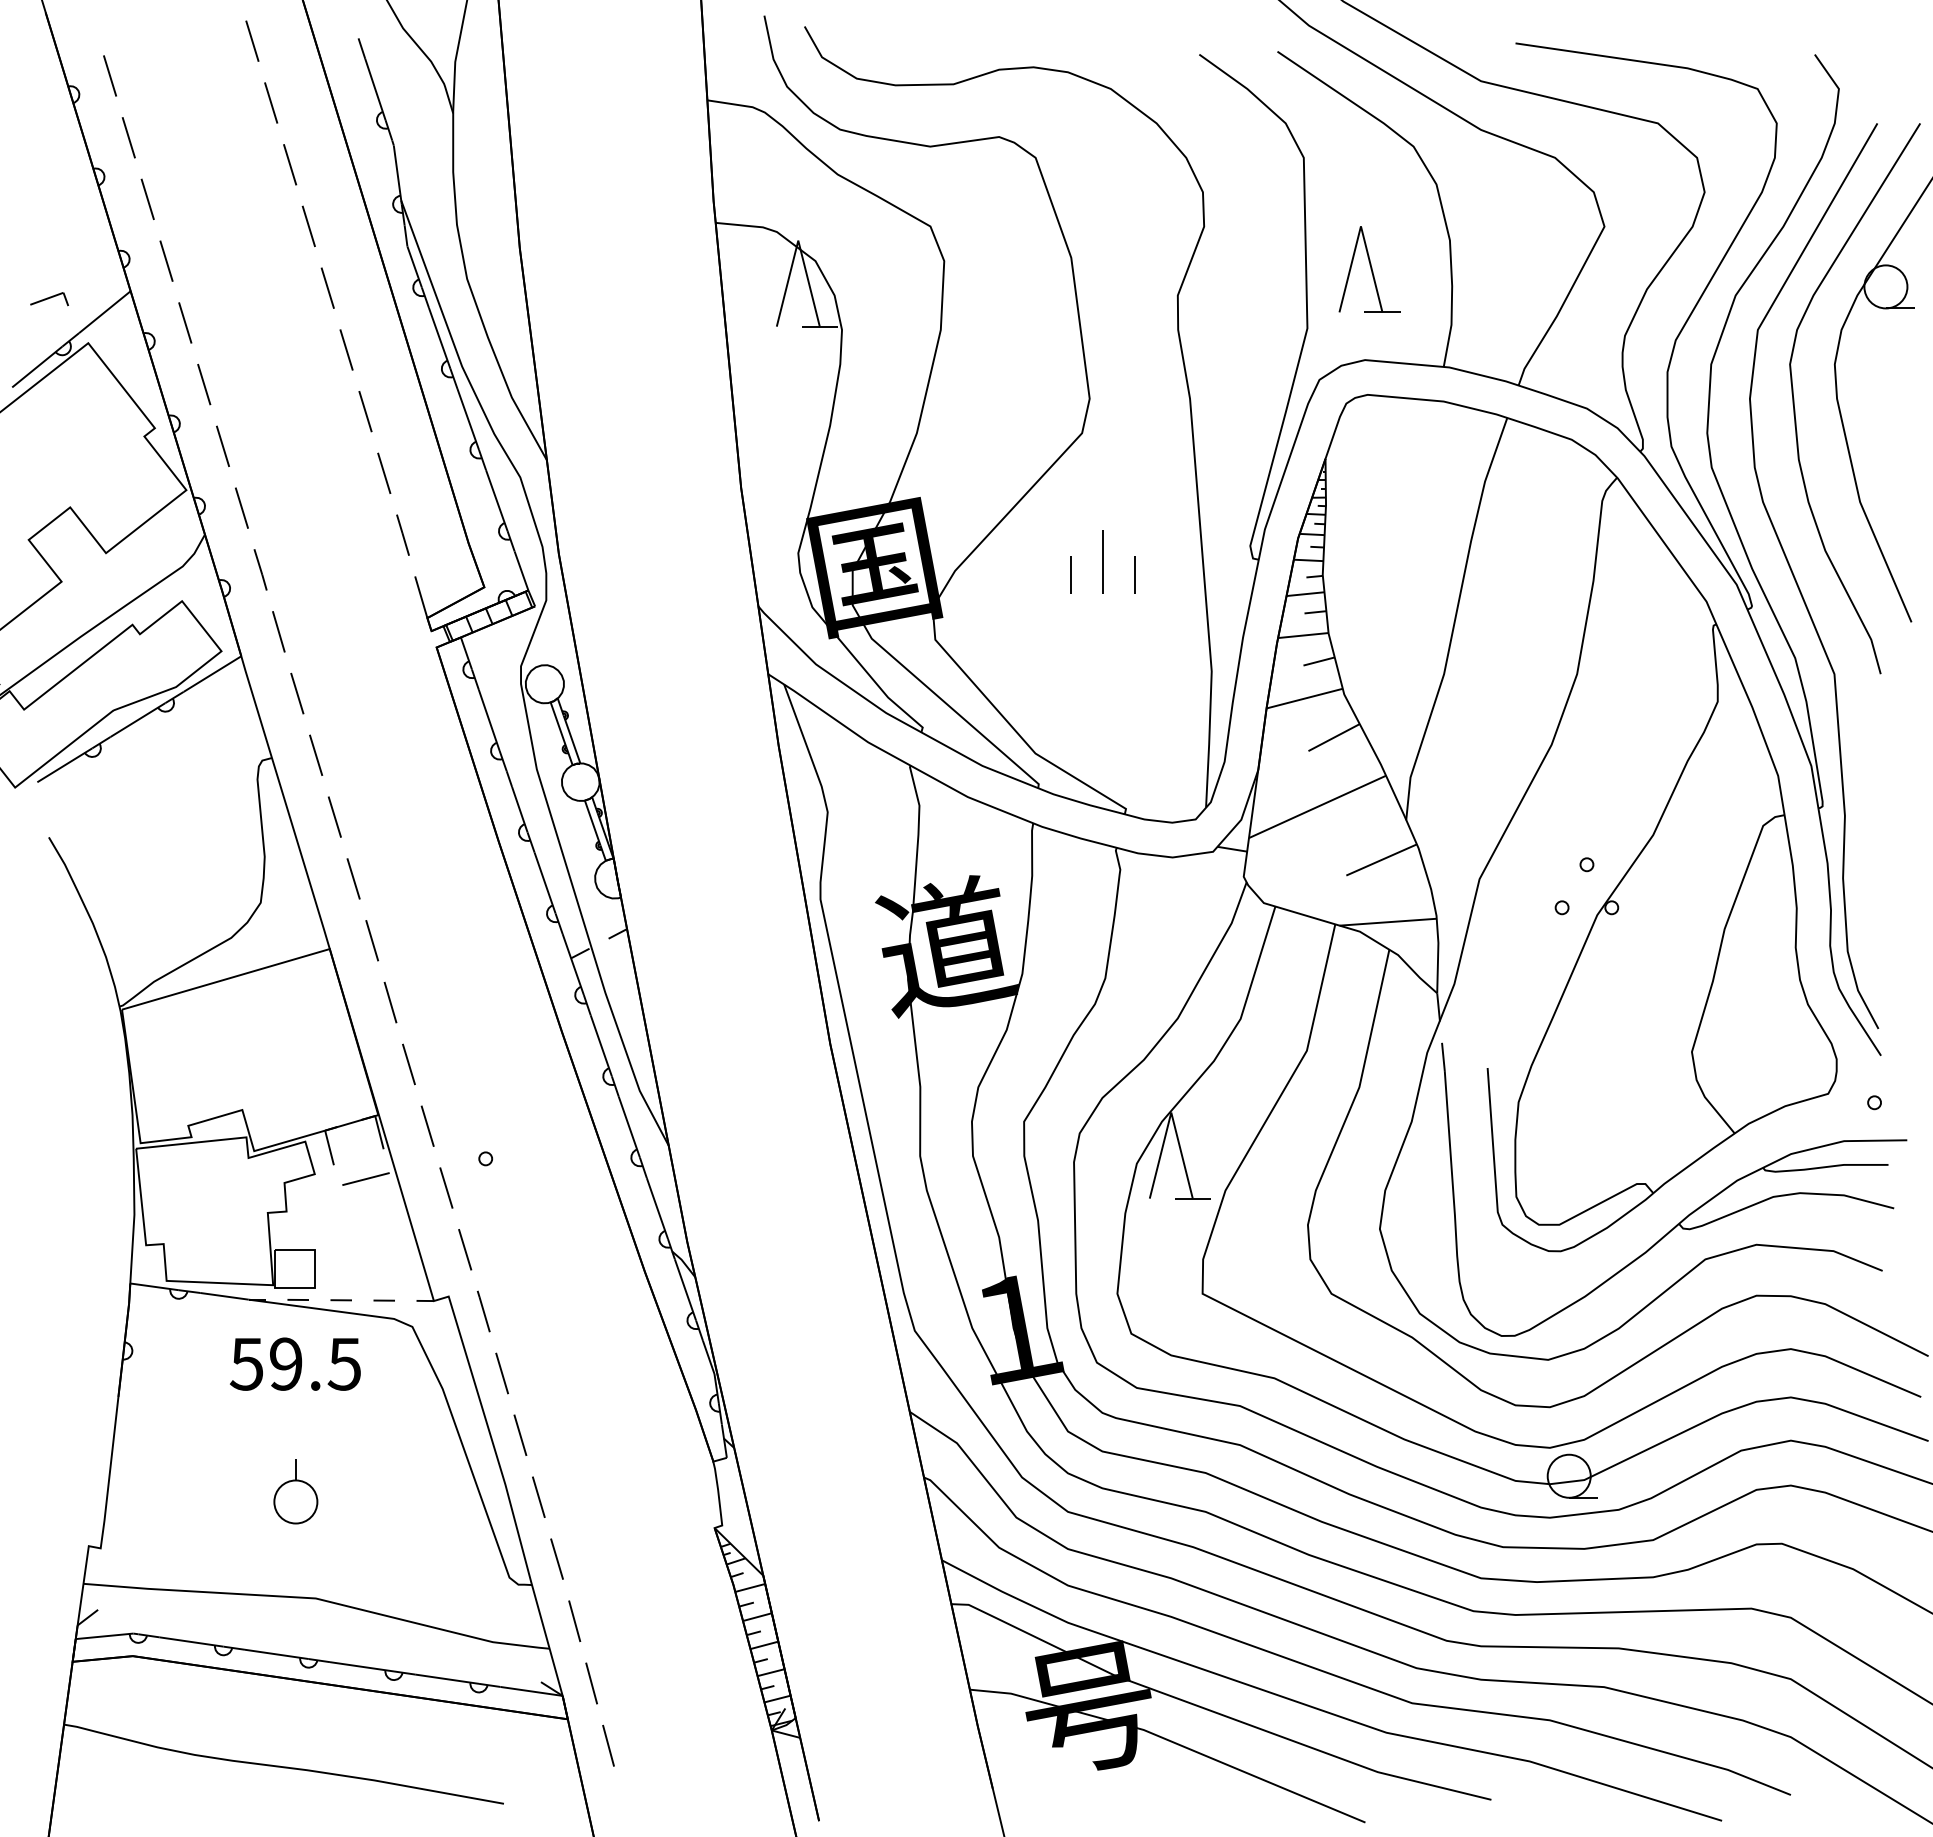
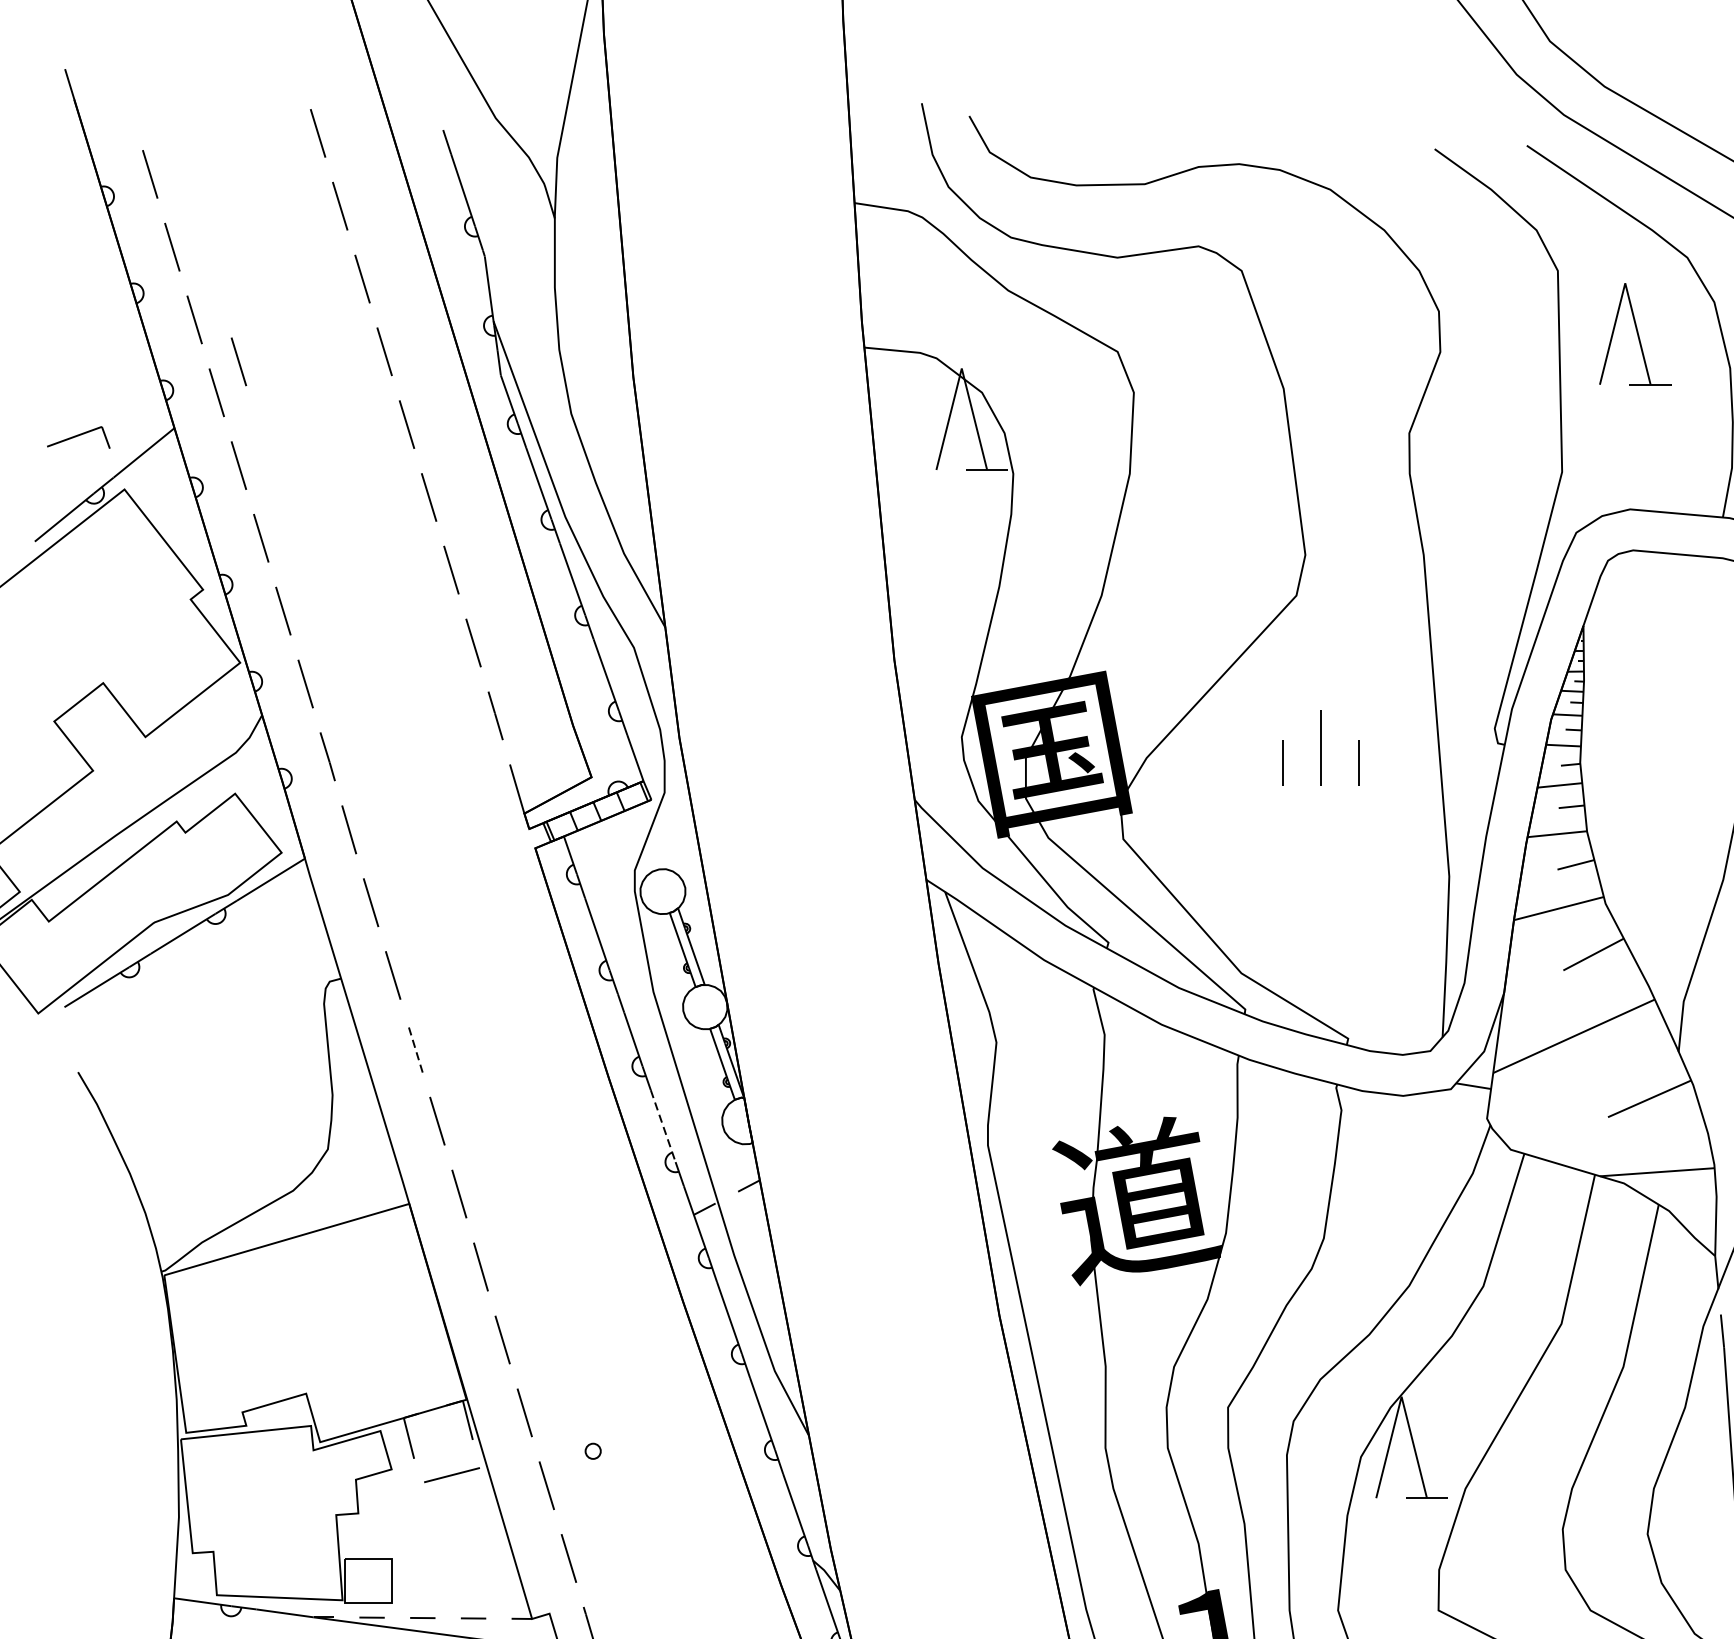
line: (185, 234) -> (239, 361), added
part: (1369, 269) -> (1635, 334), moved
part: (49, 299) -> (78, 437), size x1.4
line: (334, 817) -> (414, 1048), solid -> dashed
line: (545, 883) -> (663, 1126), solid -> dashed

